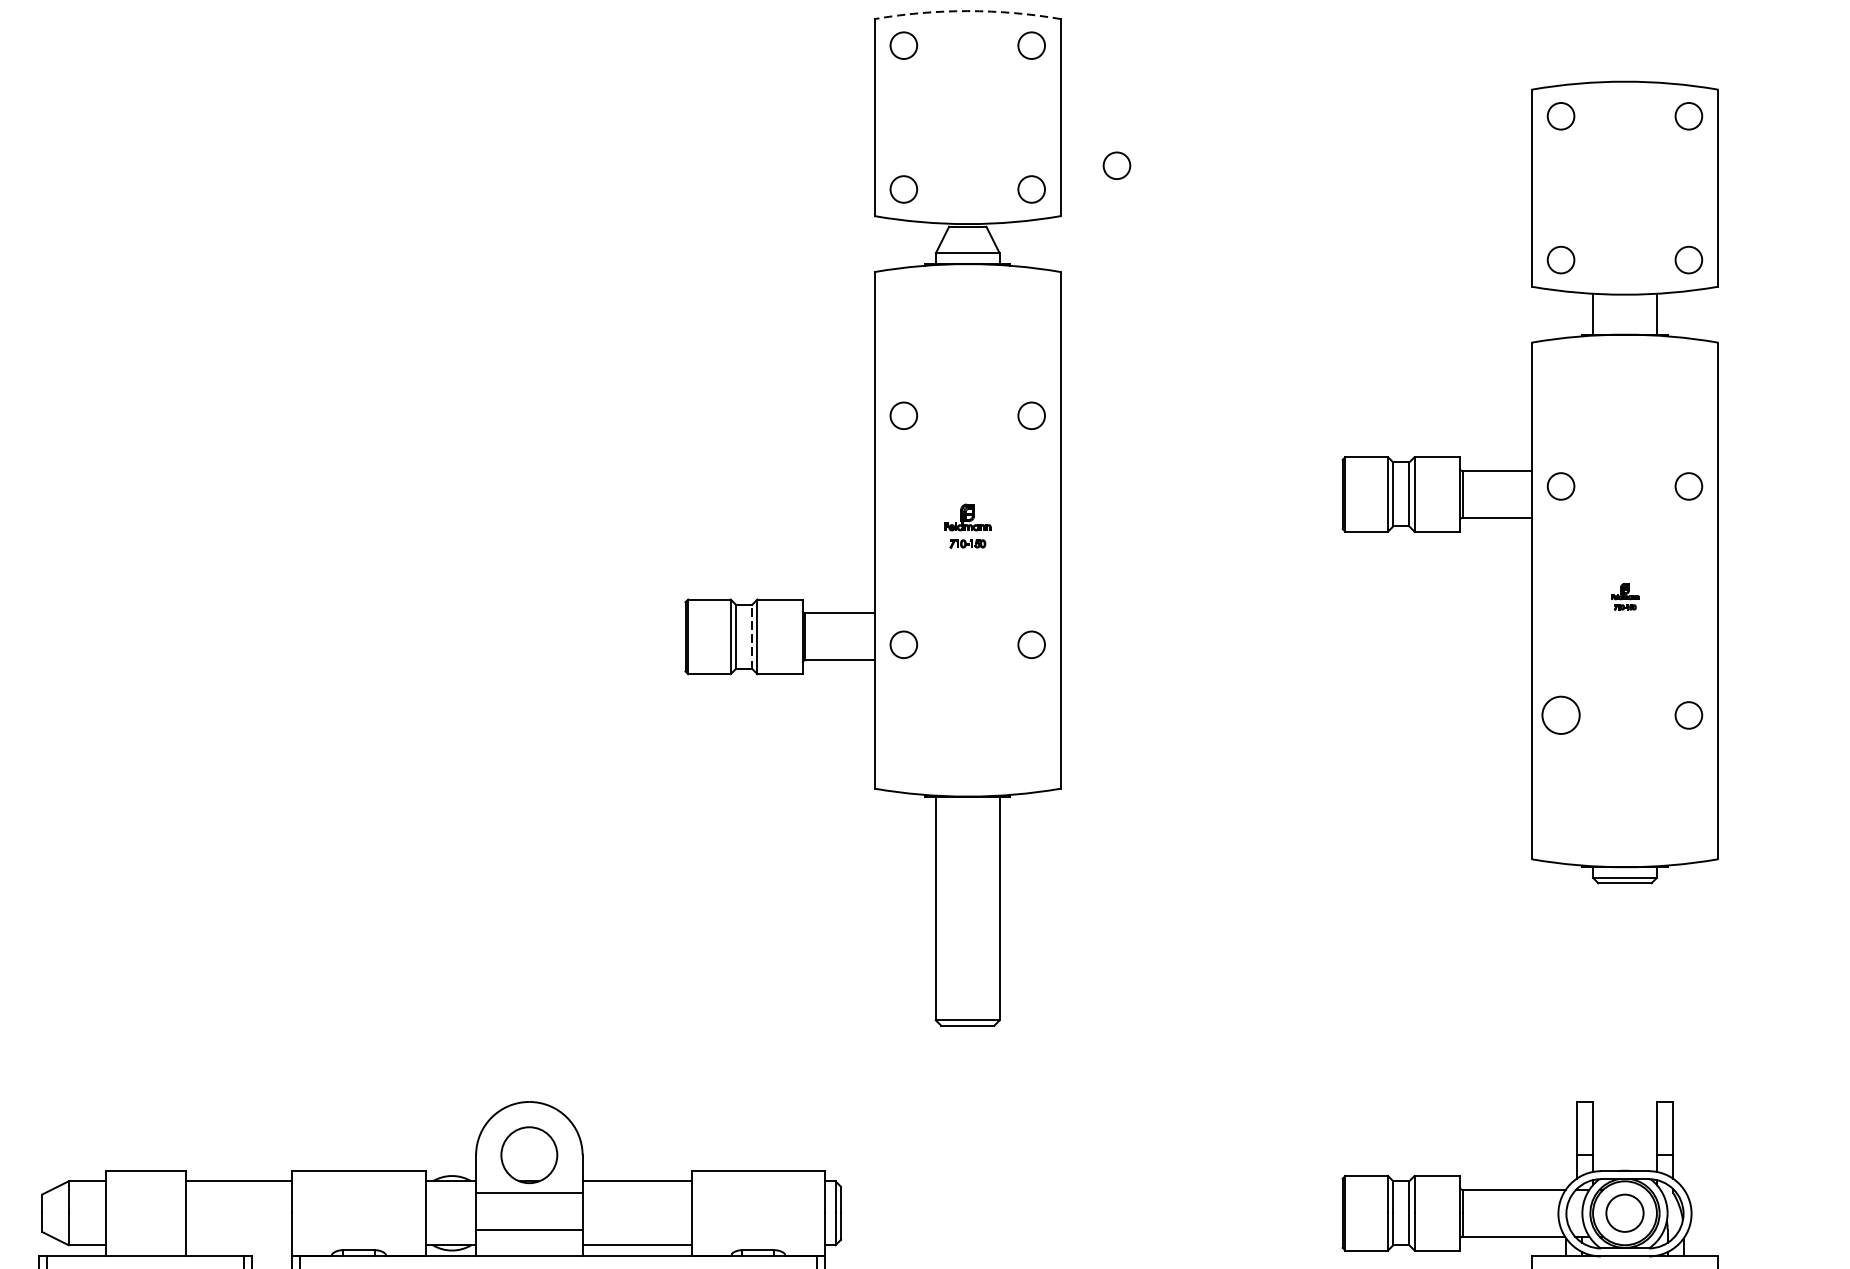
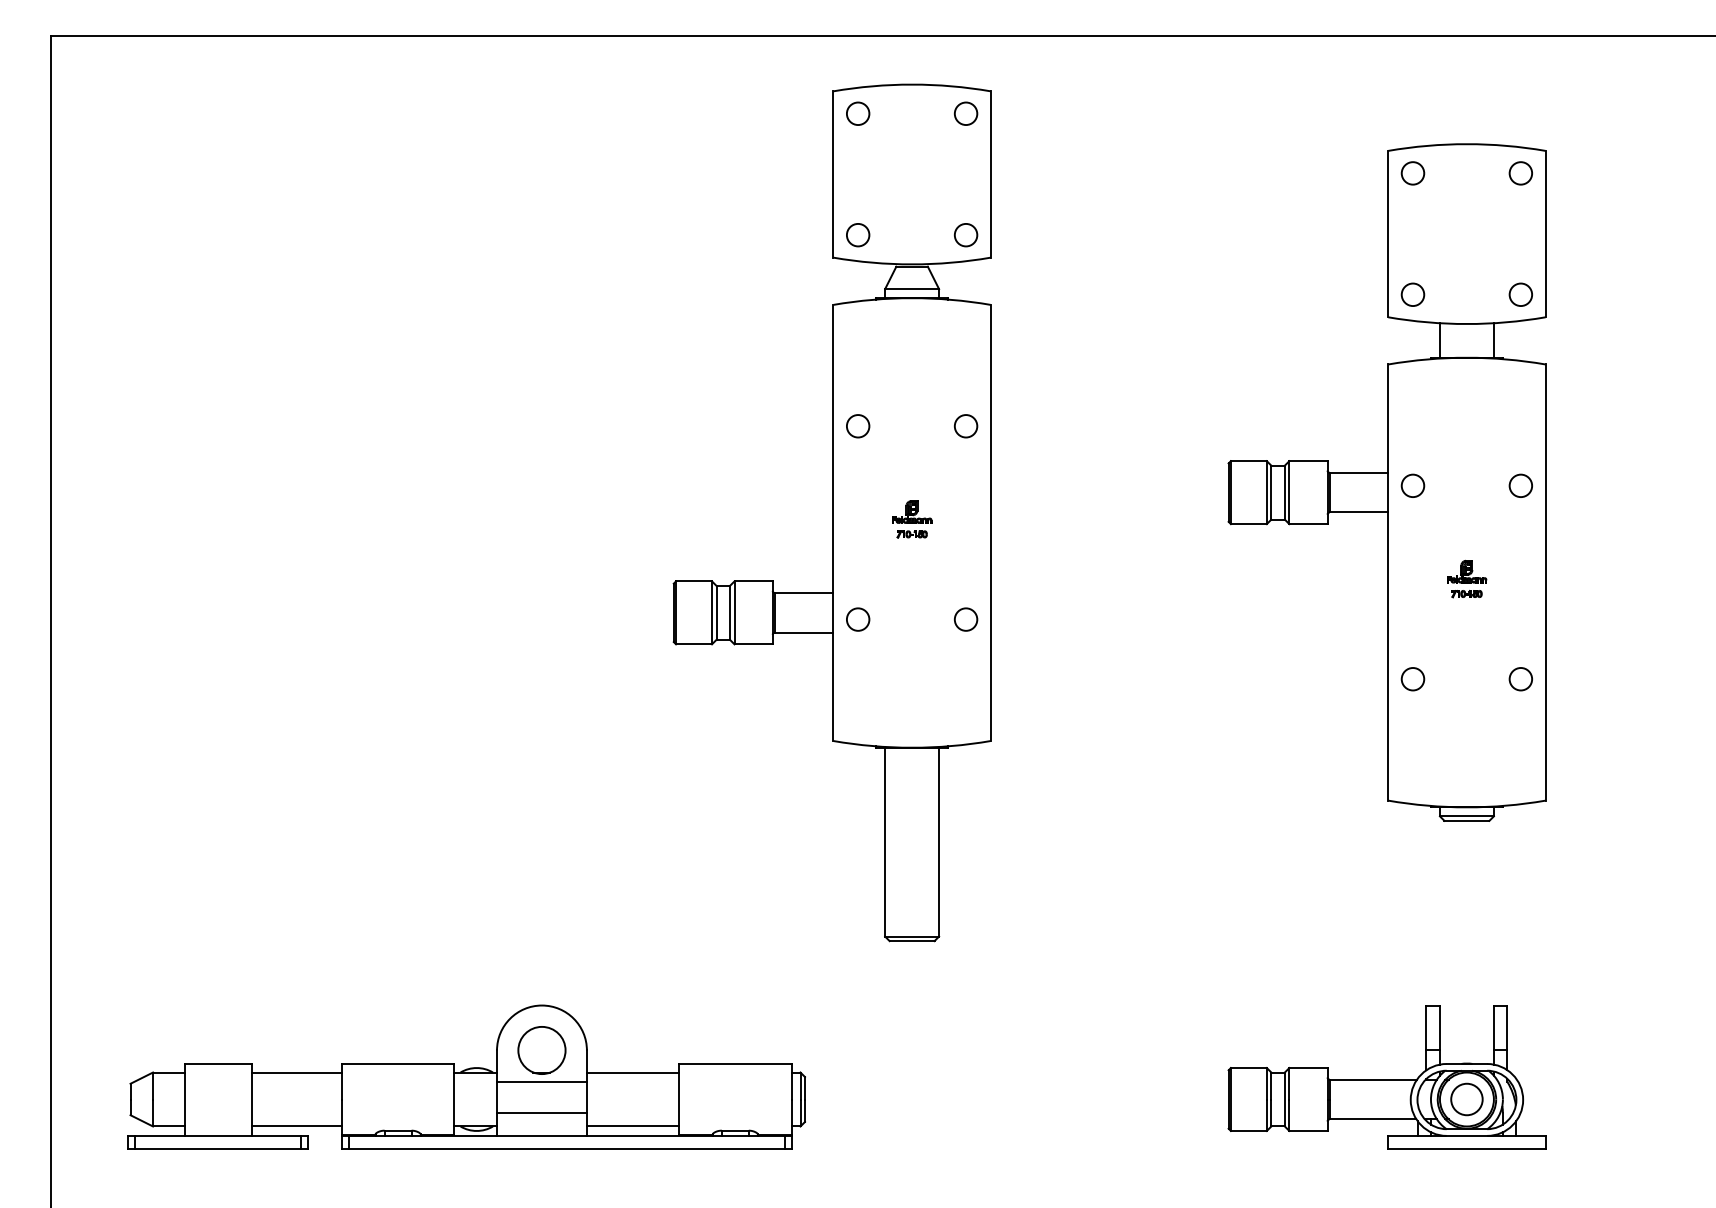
arc: (968, 11) -> (912, 84), dashed -> solid
circle: (1117, 166) -> (1038, 215), removed
part: (1625, 596) -> (1467, 578), size x1.67
line: (752, 636) -> (730, 612), dashed -> solid
circle: (1560, 715) -> (1412, 679), size x0.71
line: (238, 1245) -> (296, 1126), added

